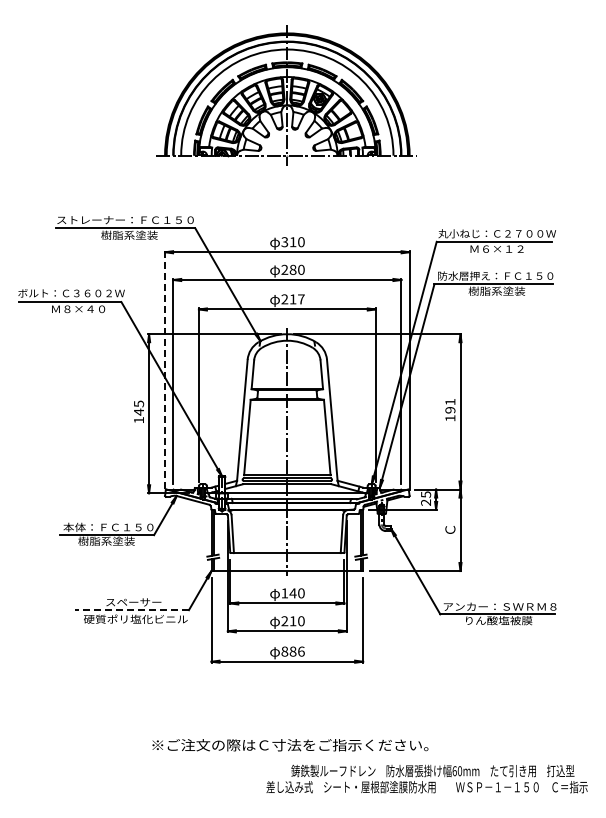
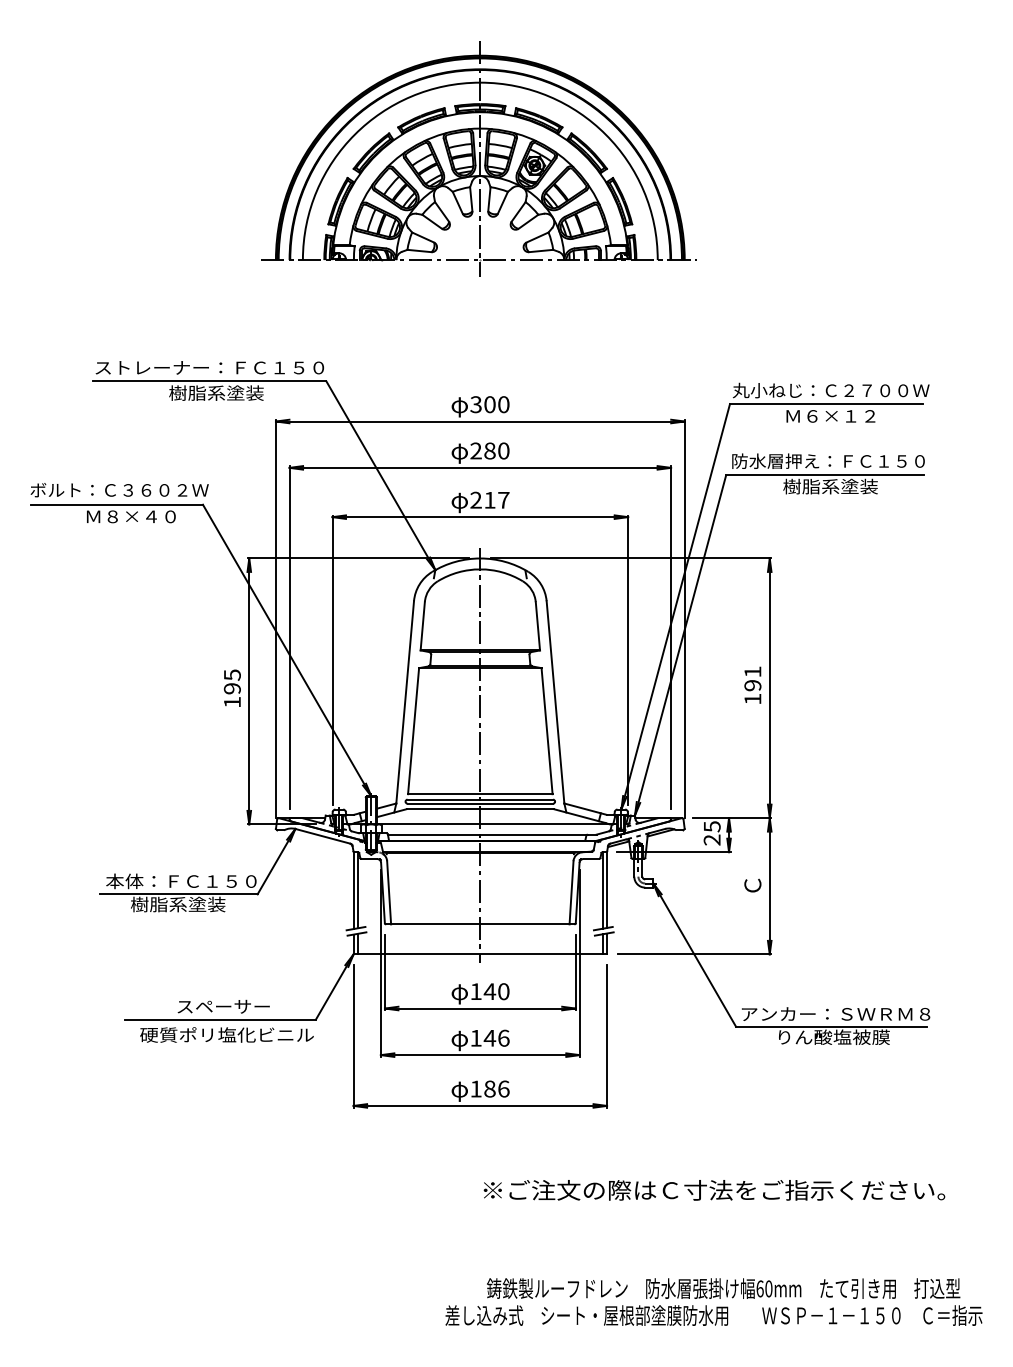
text: (292, 242) -> (488, 405), 310 -> 300
line: (165, 370) -> (276, 619), dashed -> solid
text: (139, 411) -> (233, 687), 145 -> 195
line: (131, 610) -> (219, 1020), dashed -> solid
text: (292, 621) -> (488, 1038), 210 -> 146
text: (284, 651) -> (475, 1088), 886 -> 186
text: (290, 745) -> (714, 1190), moved

